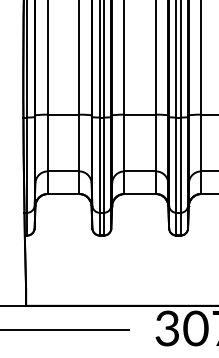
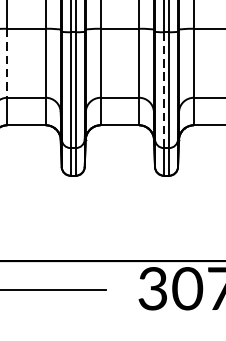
line: (47, 143) -> (7, 63), solid -> dashed
line: (176, 165) -> (163, 90), solid -> dashed

